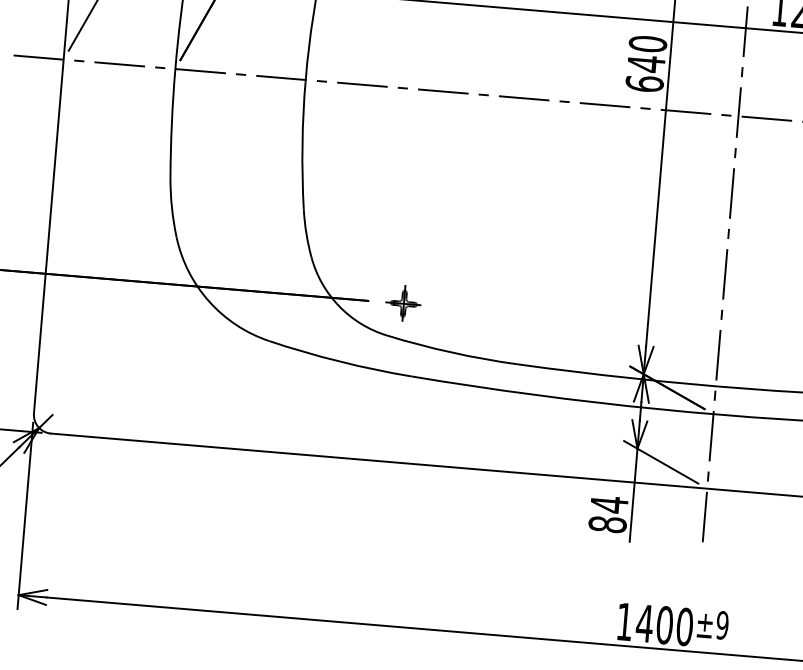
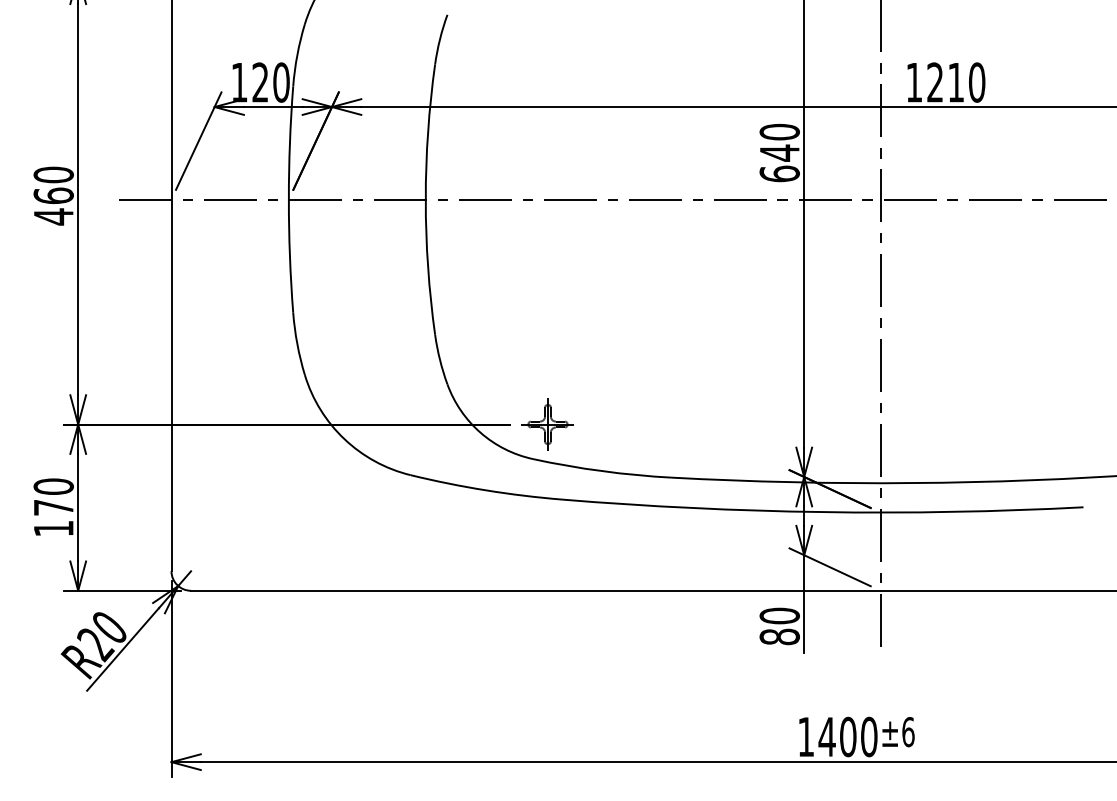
part: (403, 303) -> (547, 424), size x1.43
text: (609, 504) -> (779, 615), 84 -> 80
text: (722, 625) -> (908, 732), ±9 -> ±6

